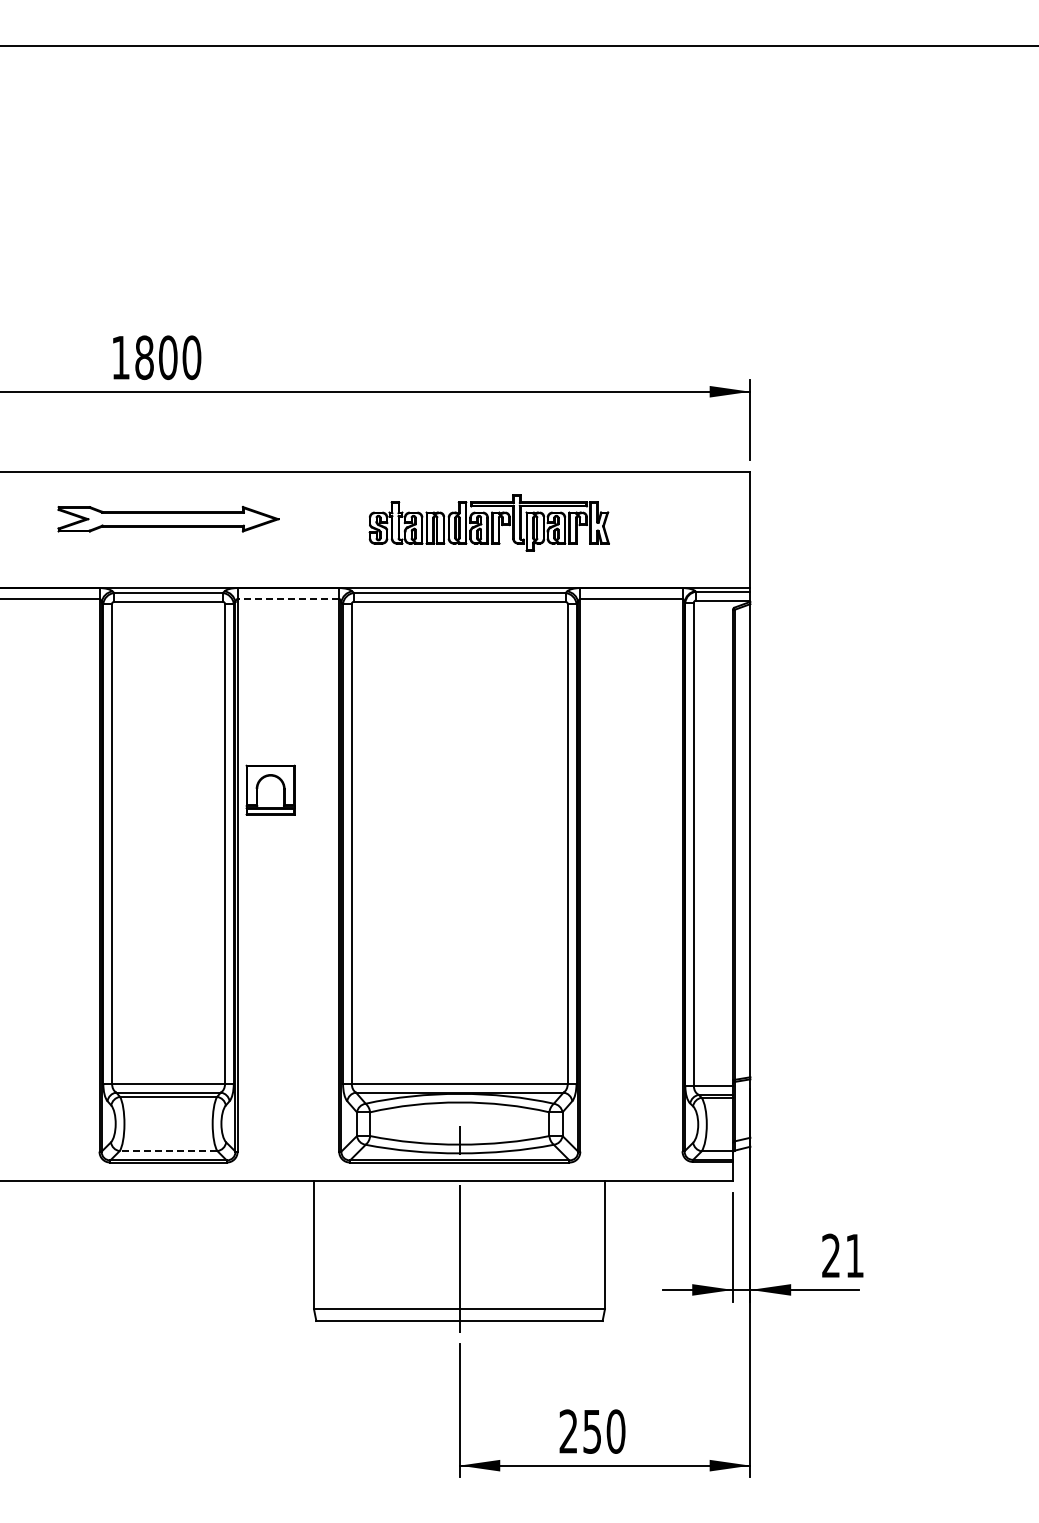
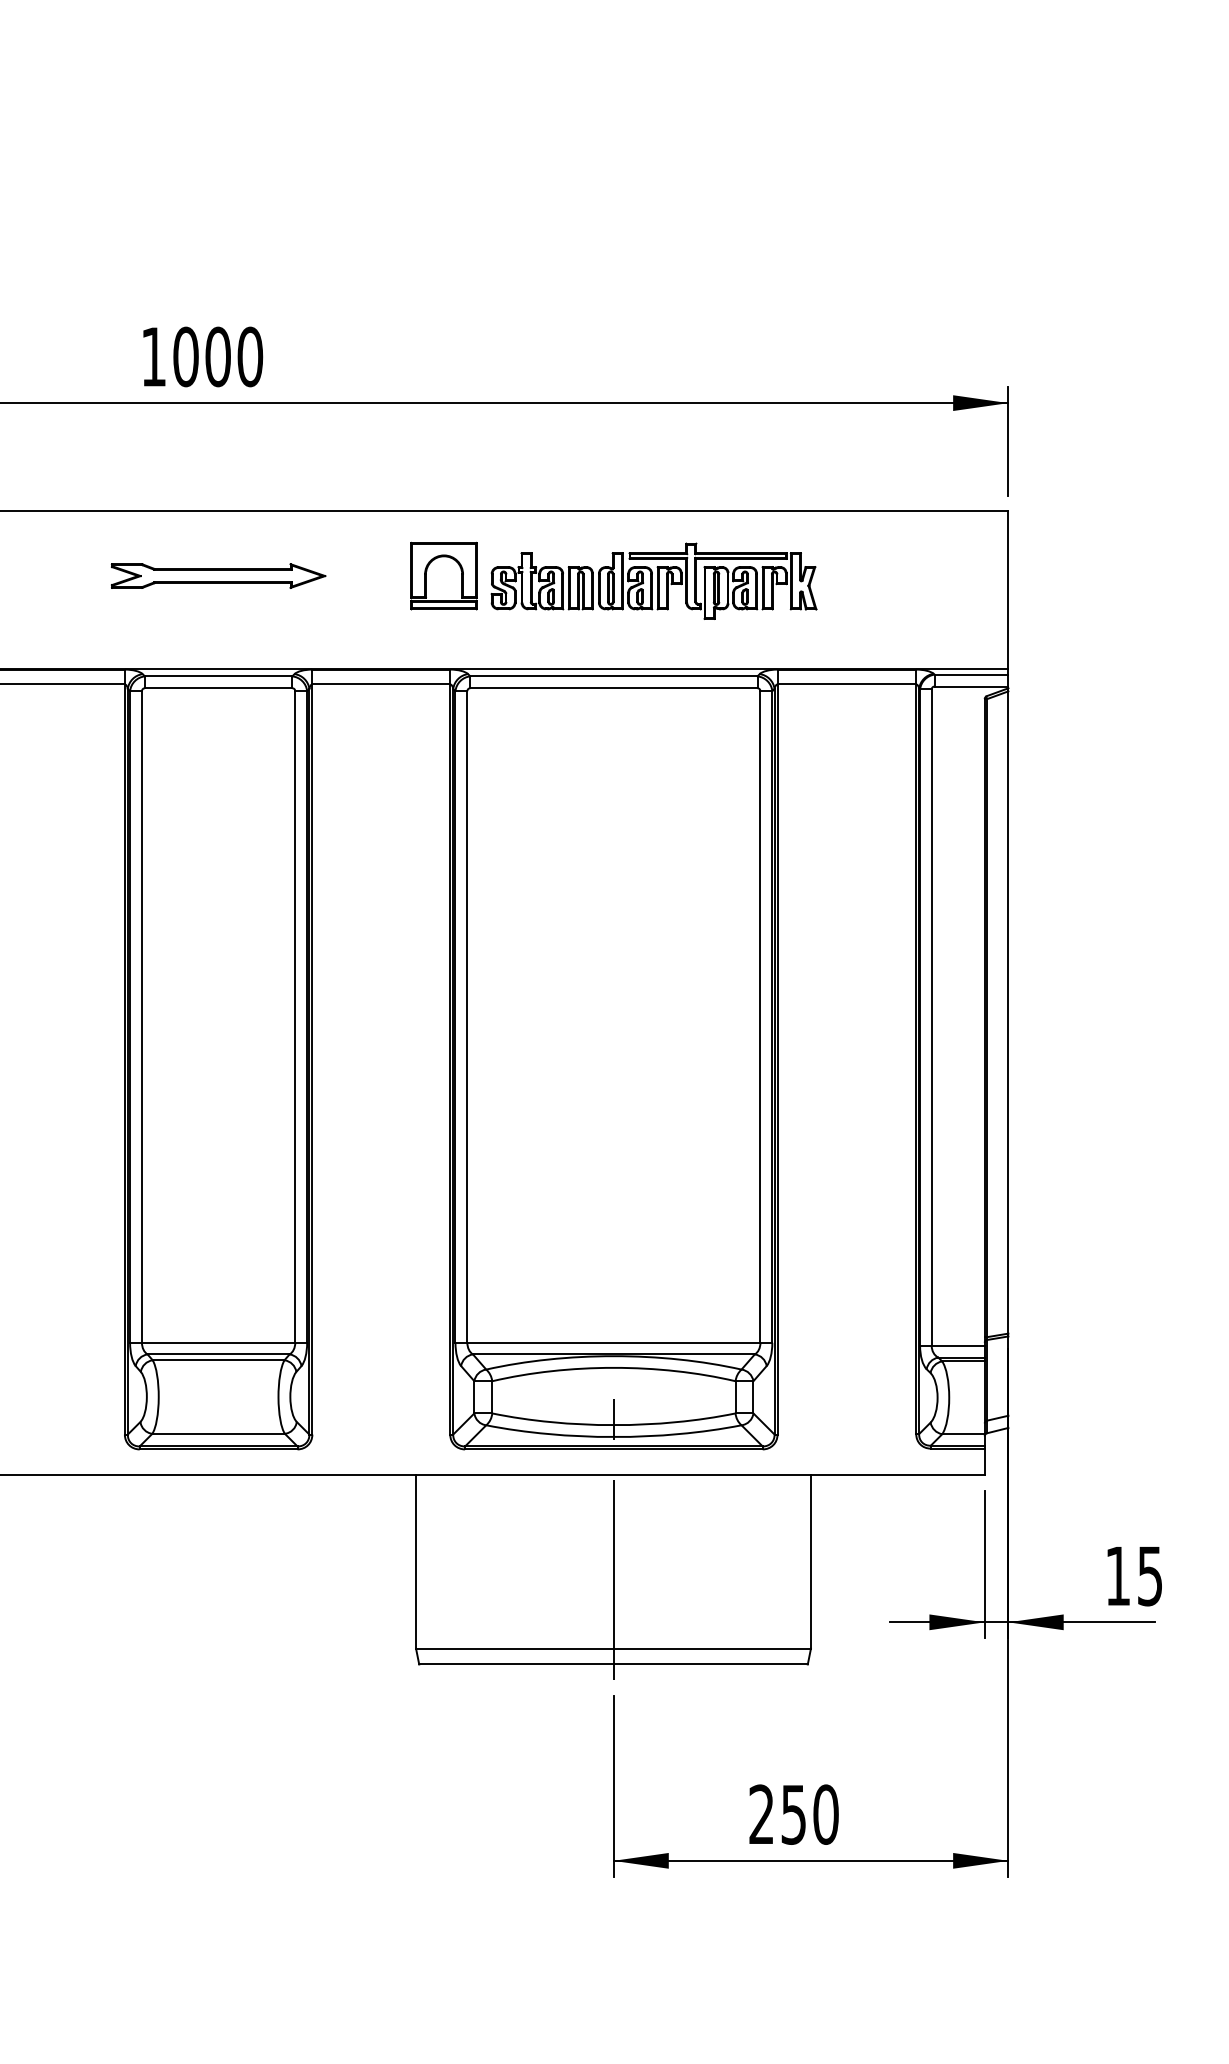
text: (144, 357) -> (185, 356), 1800 -> 1000
part: (168, 518) -> (218, 575), size x0.71
line: (288, 598) -> (381, 683), dashed -> solid
part: (270, 789) -> (443, 575), moved
line: (168, 1151) -> (218, 1434), dashed -> solid
text: (842, 1255) -> (1133, 1575), 21 -> 15

